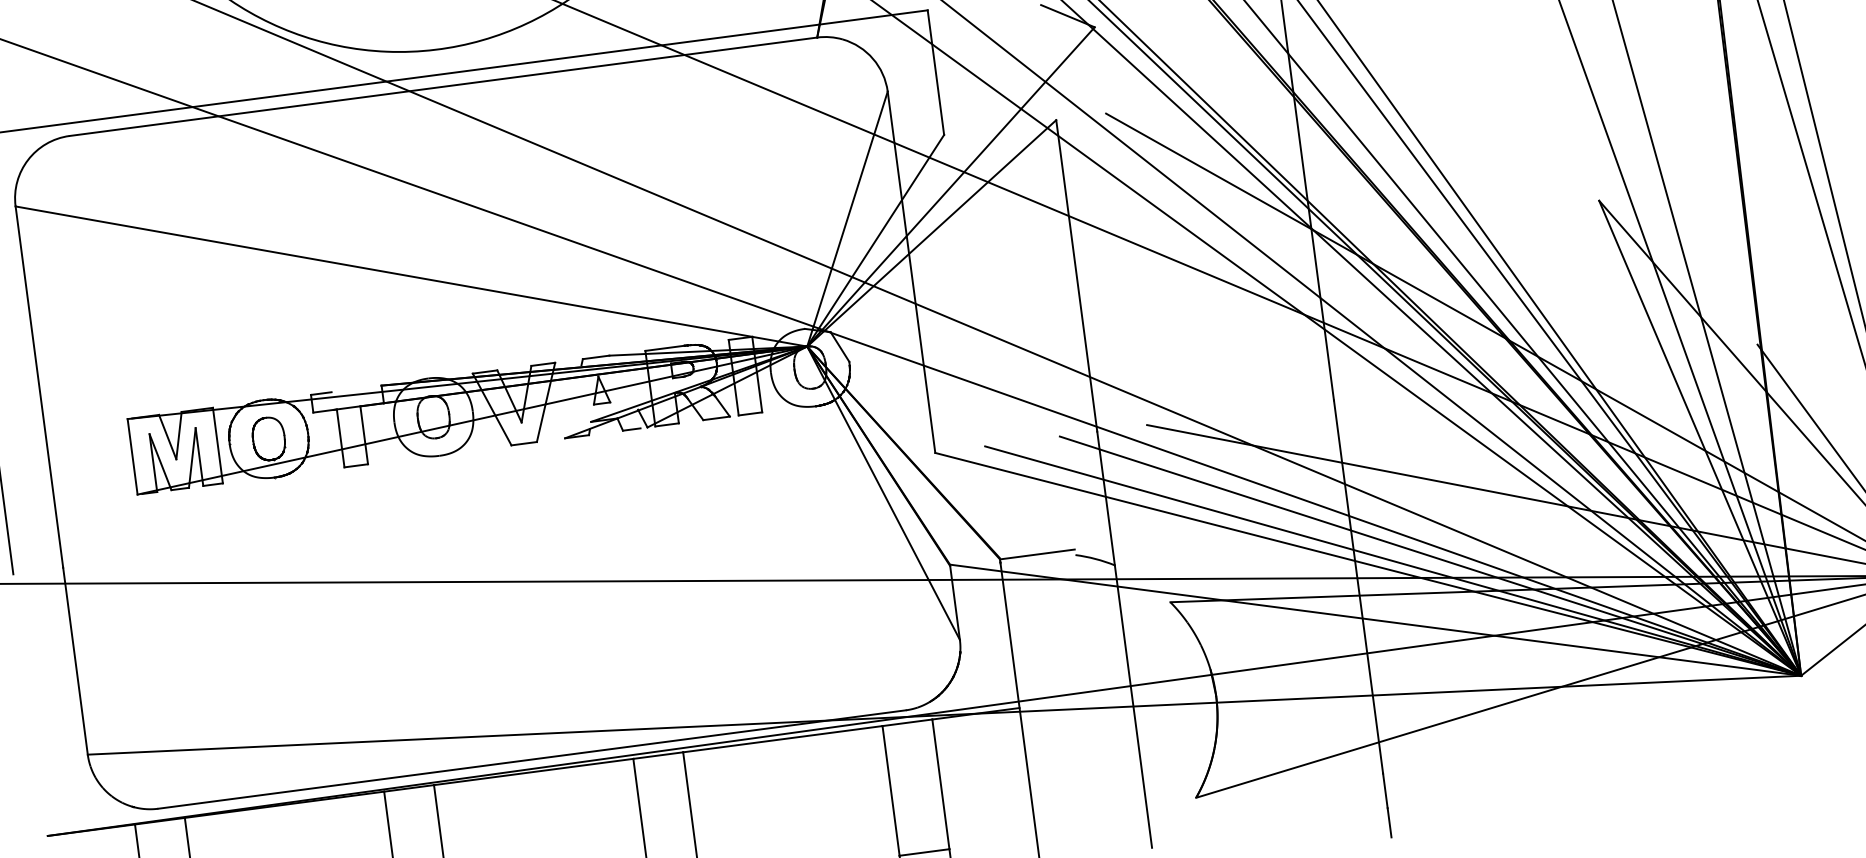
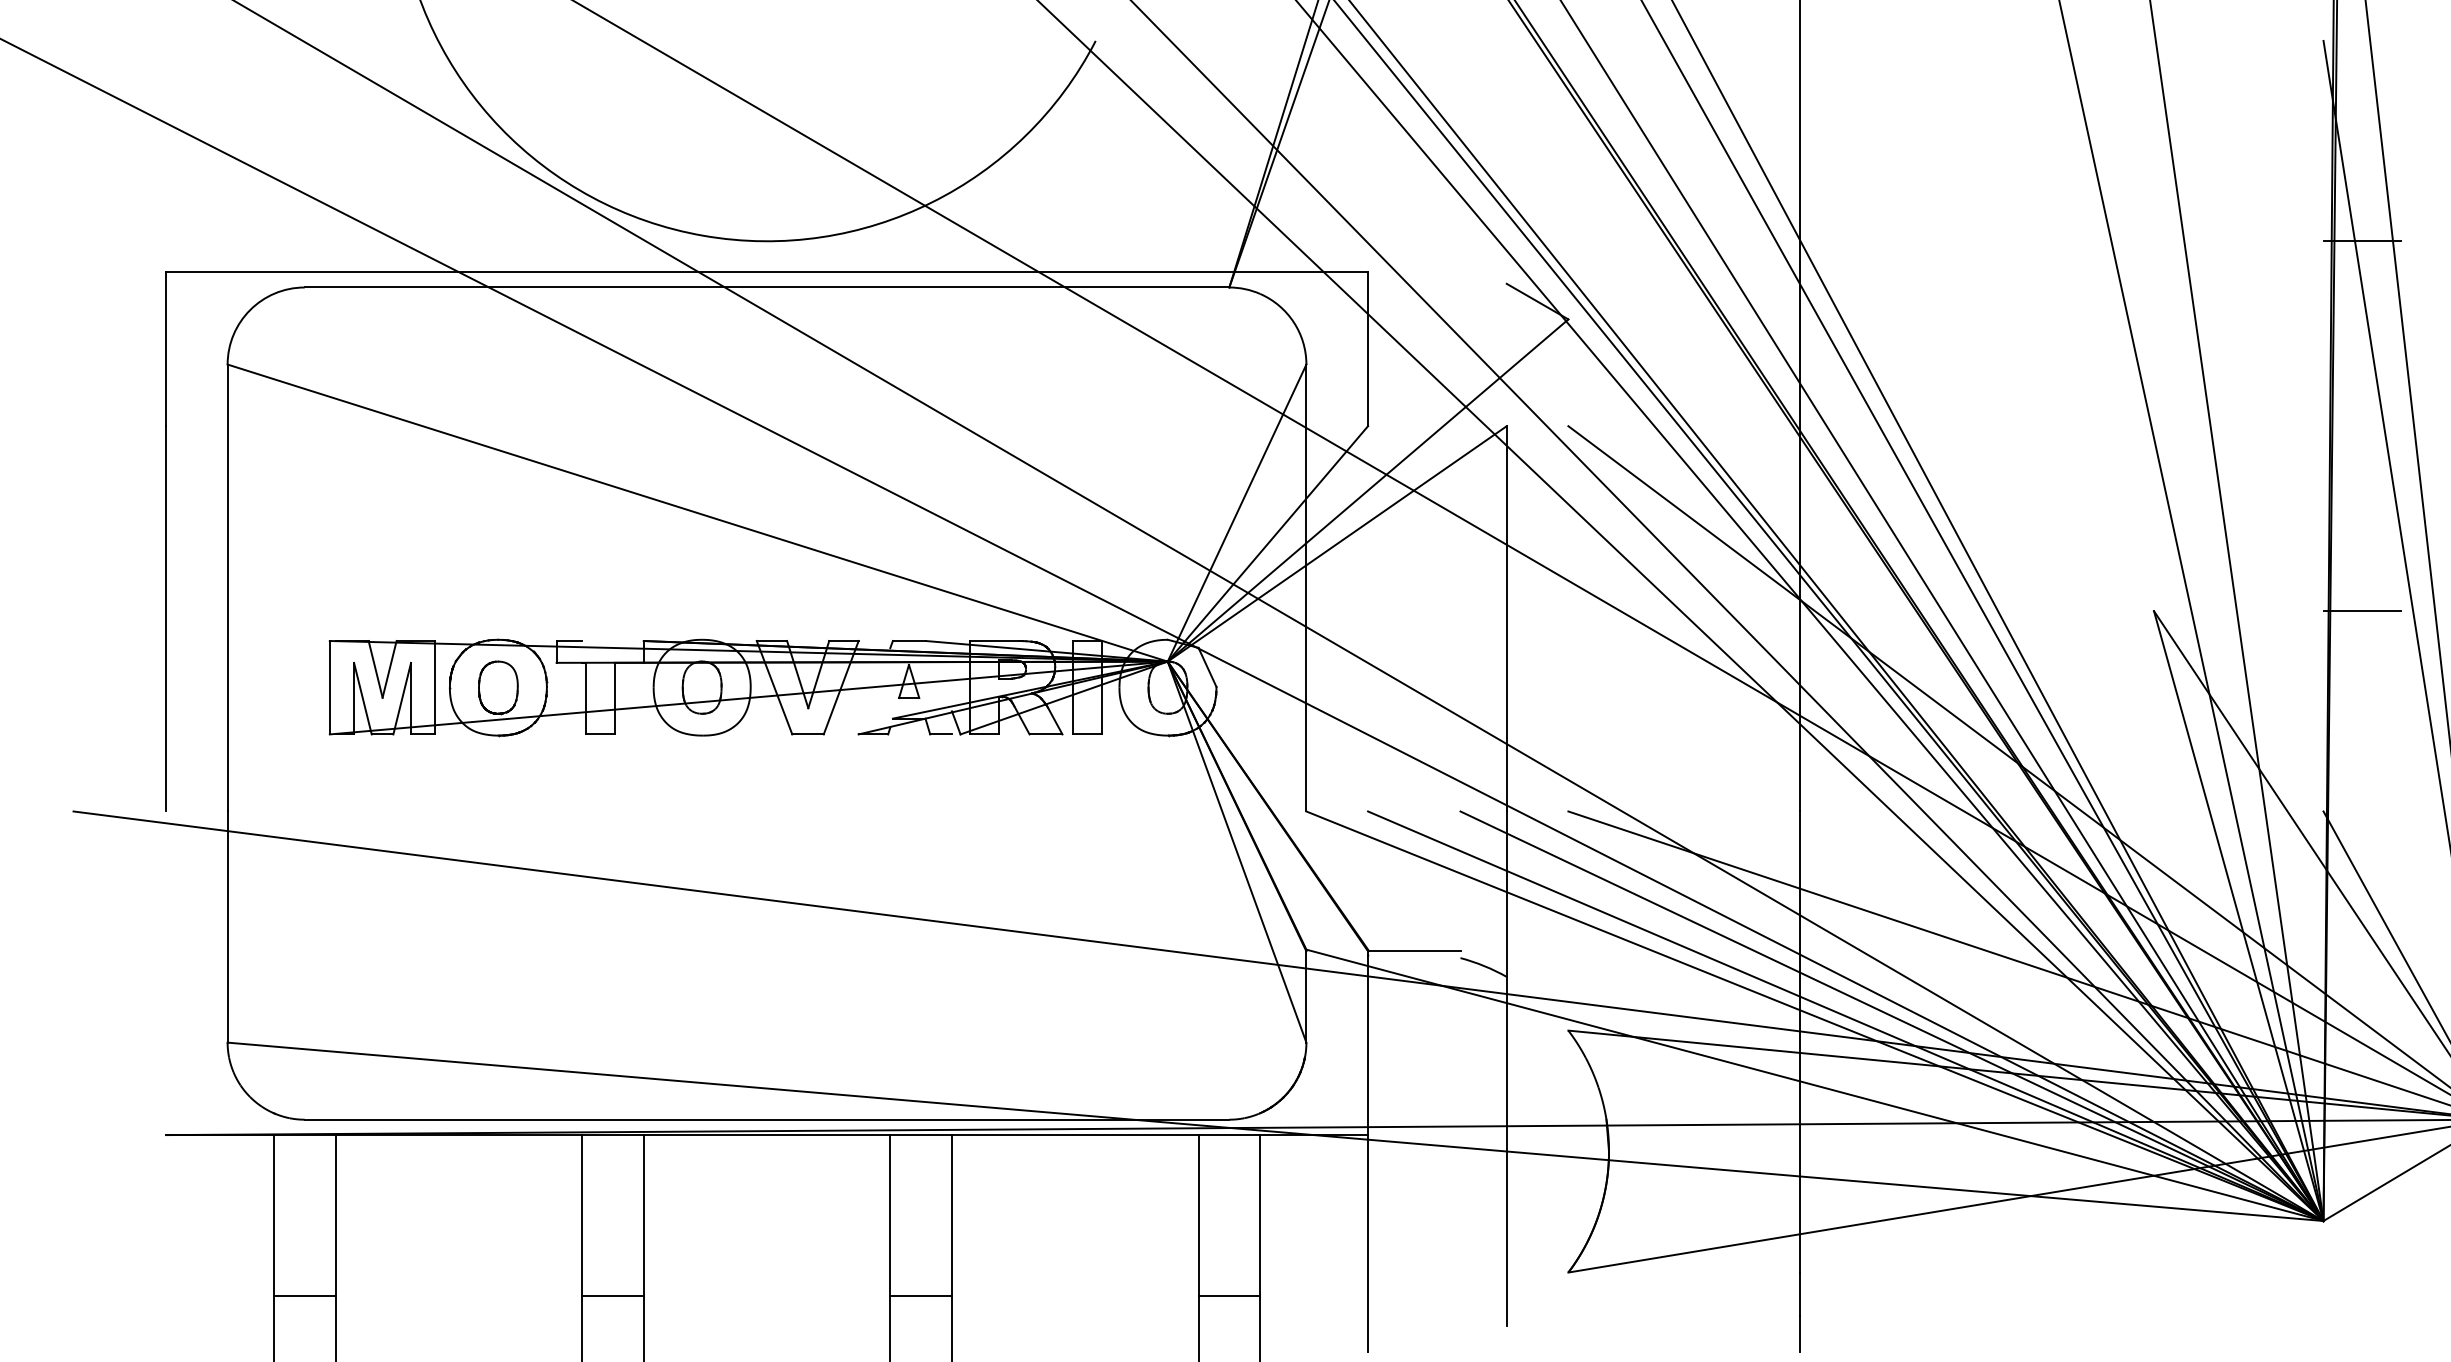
line: (1766, 178) -> (2361, 611), added

